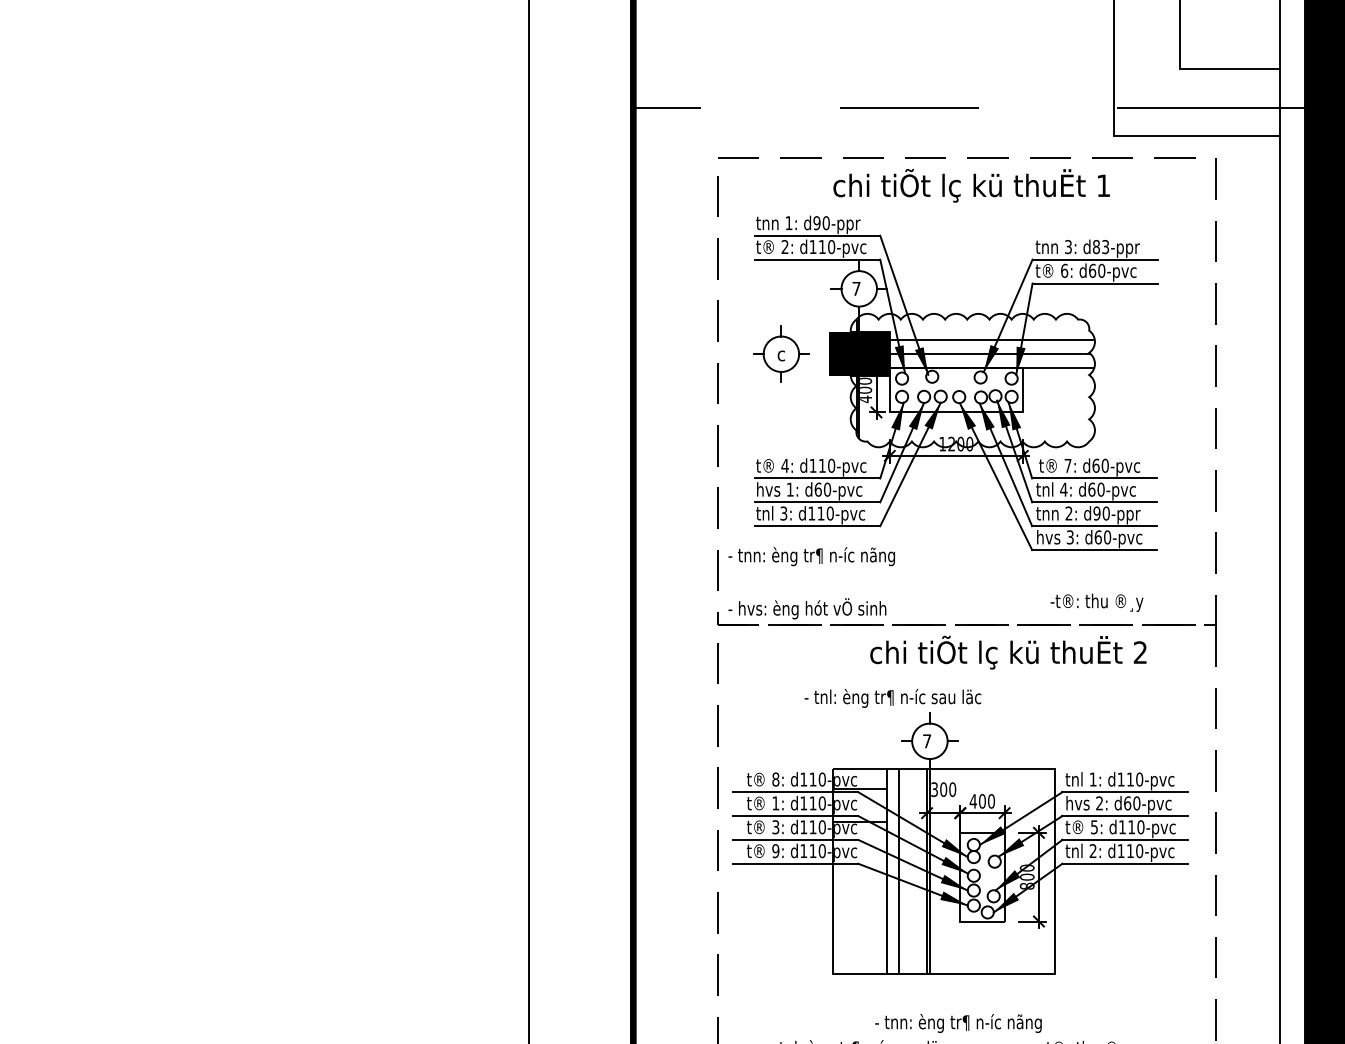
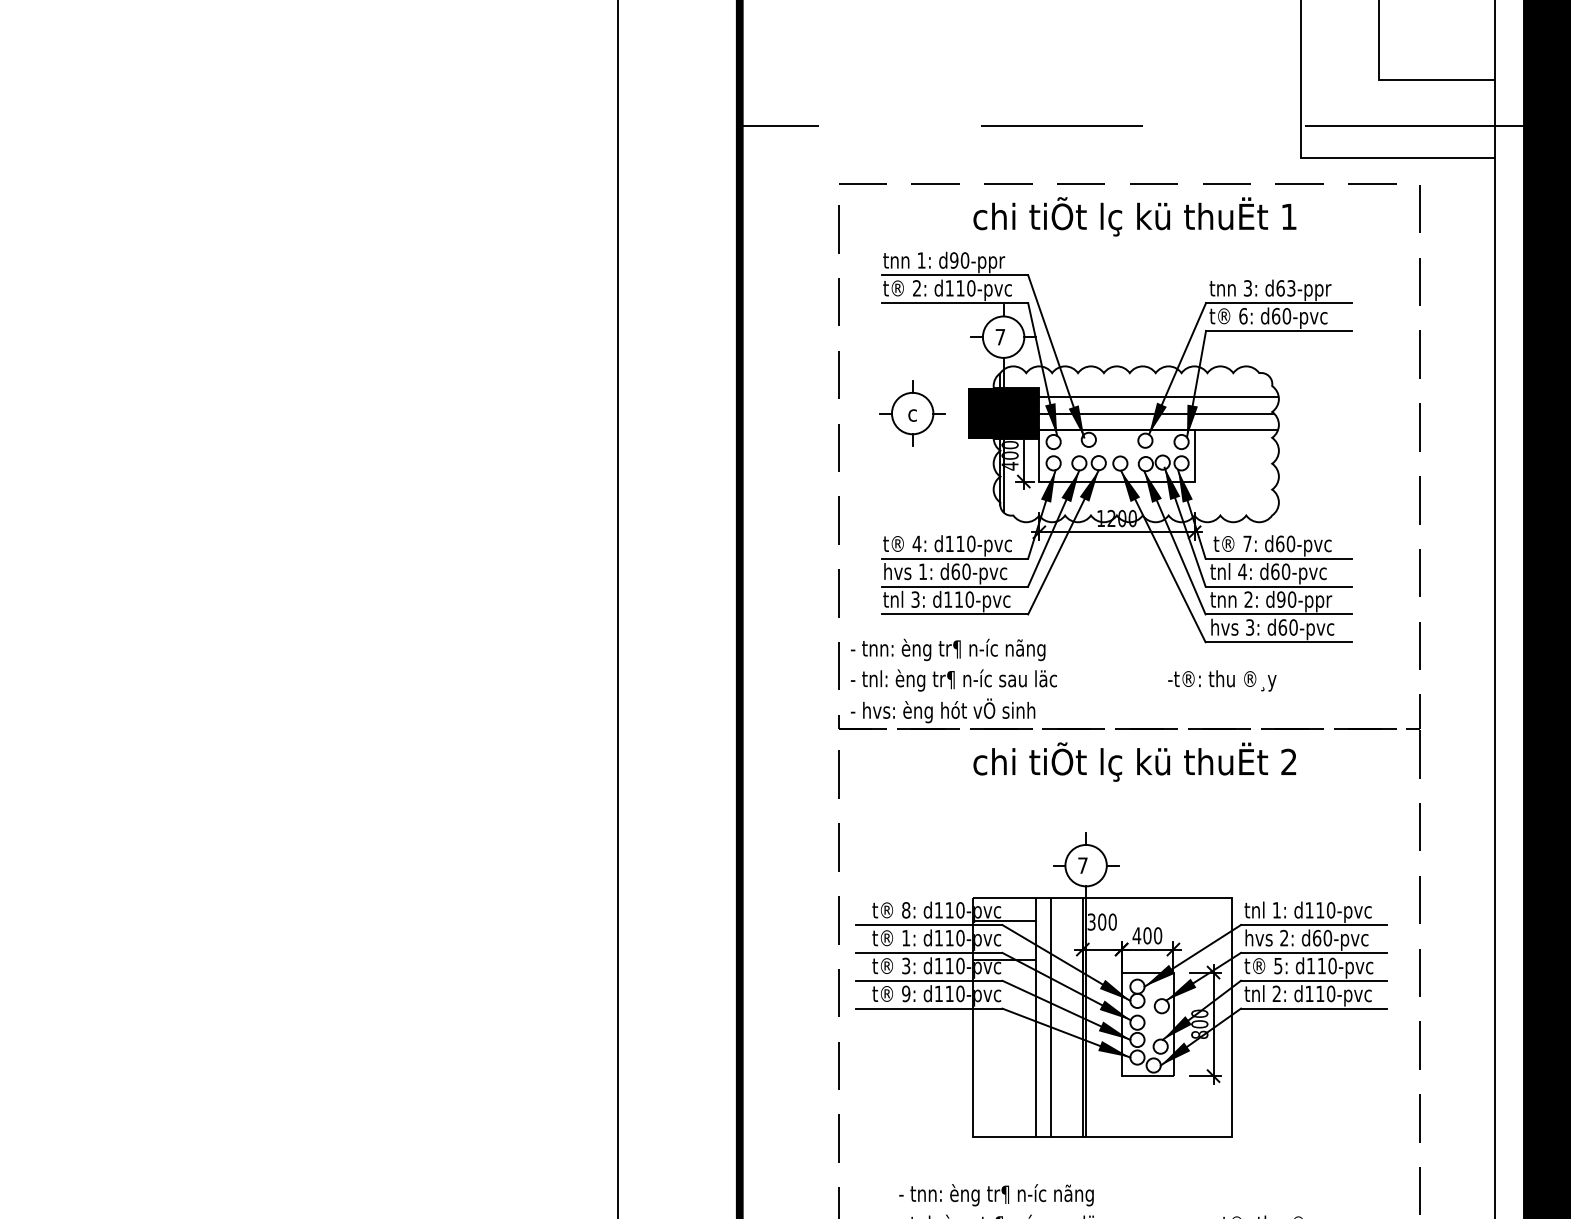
text: (1096, 247) -> (1280, 288), d83-ppr -> d63-ppr
text: (1097, 602) -> (1222, 680), moved
text: (1008, 652) -> (1134, 761), moved
text: (892, 698) -> (953, 680), moved
text: (958, 1023) -> (996, 1195), moved

